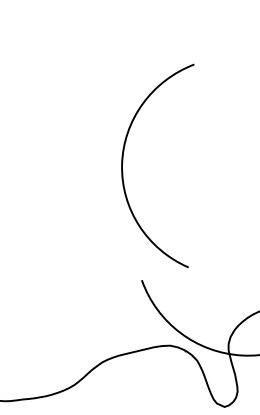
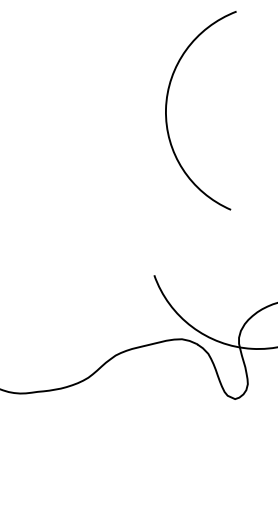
arc: (123, 160) -> (167, 105), moved

